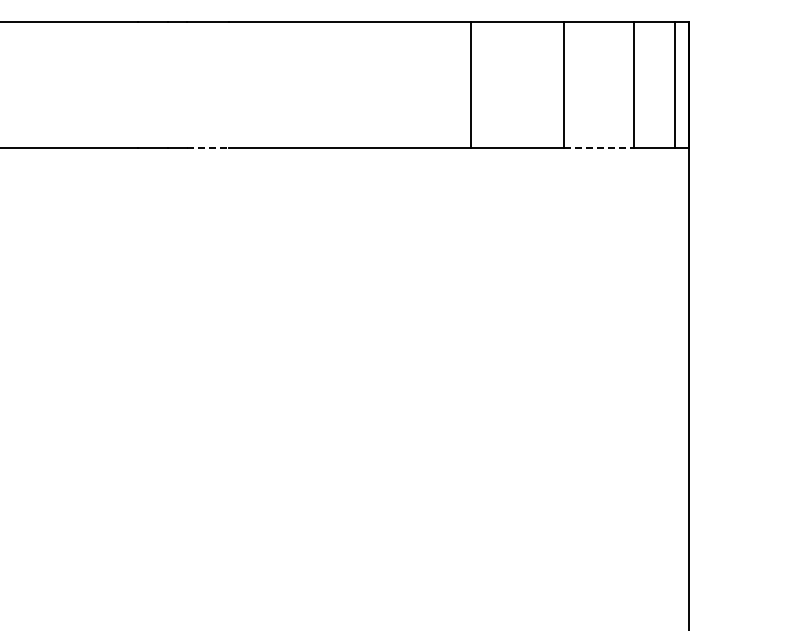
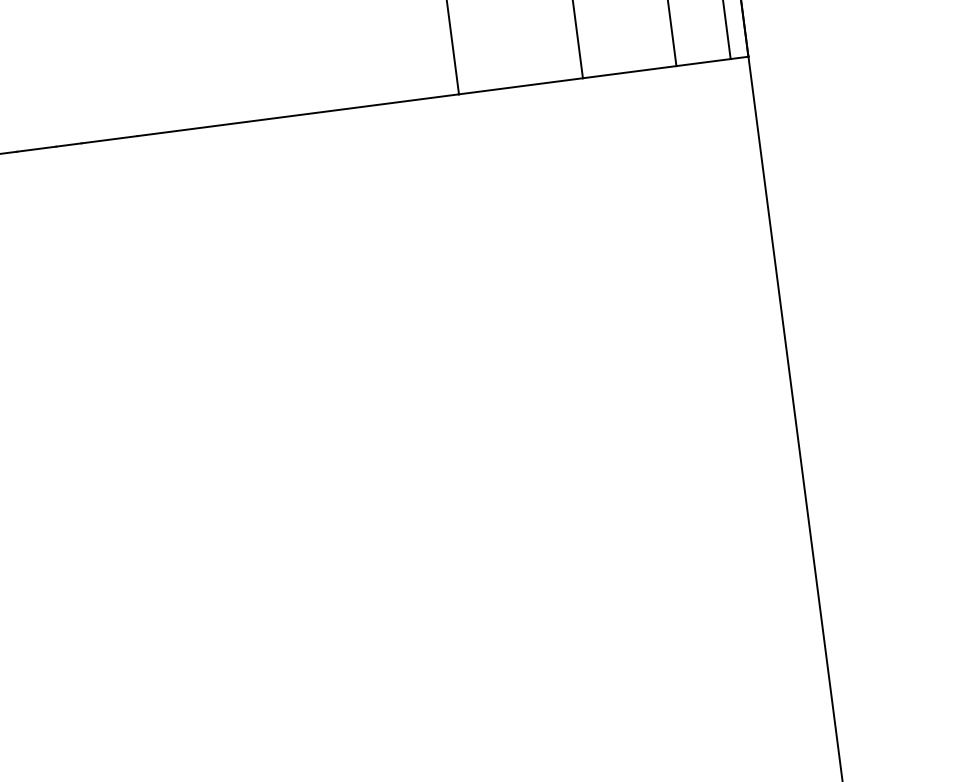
line: (208, 147) -> (110, 139), dashed -> solid
line: (599, 147) -> (629, 71), dashed -> solid

